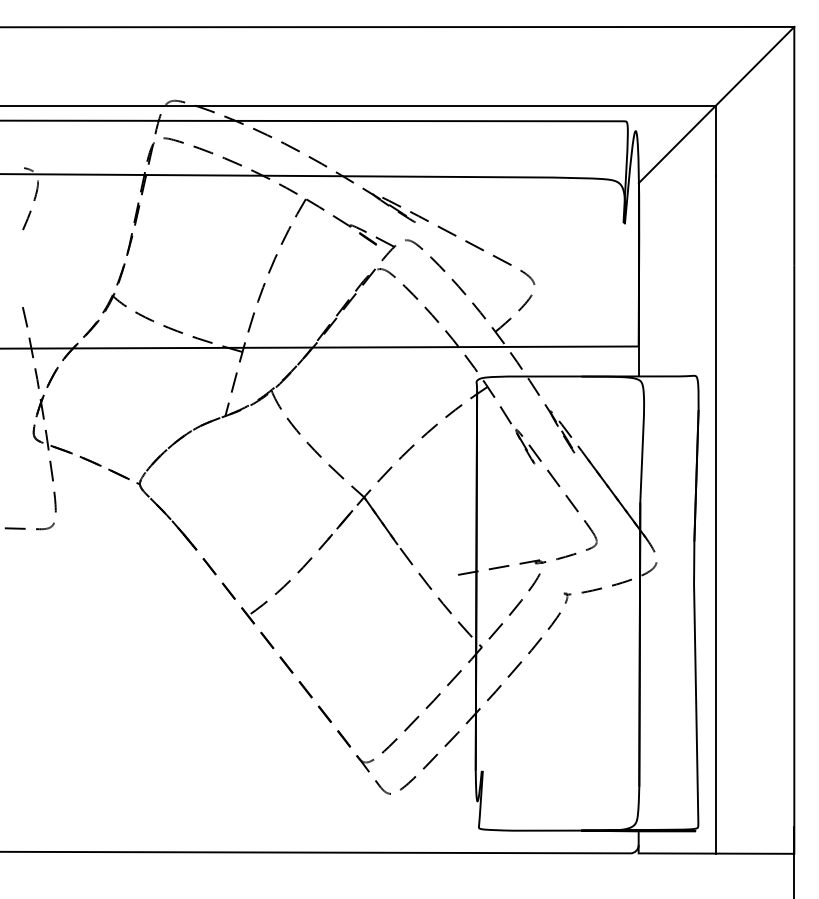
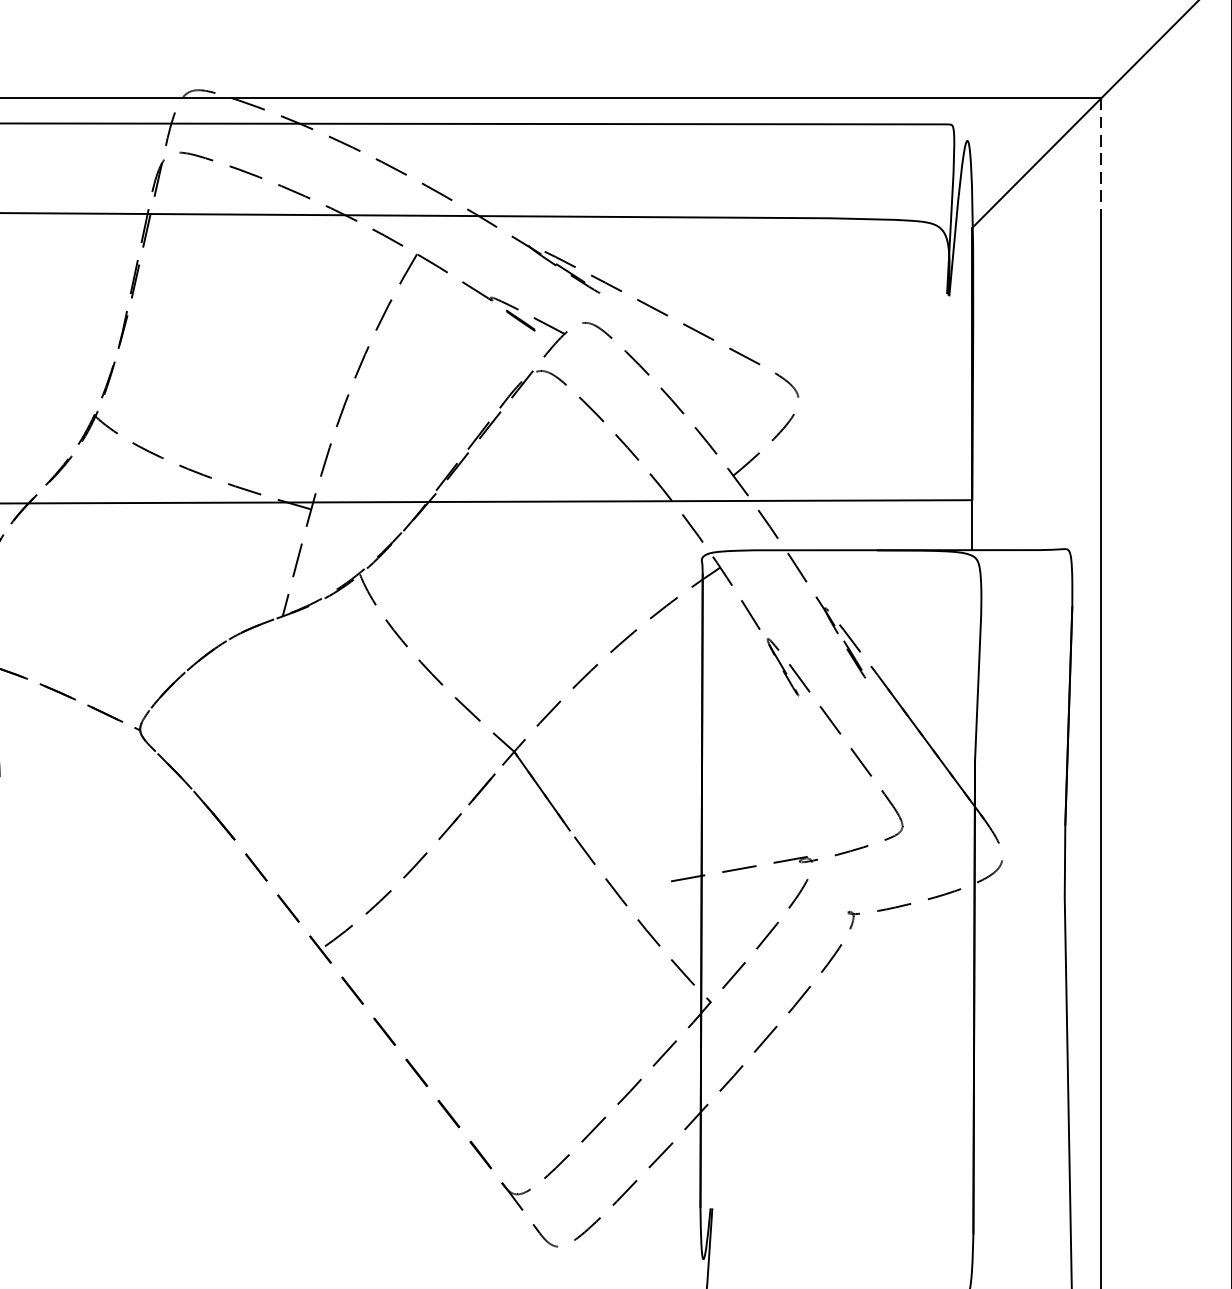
line: (715, 141) -> (1100, 158), solid -> dashed

